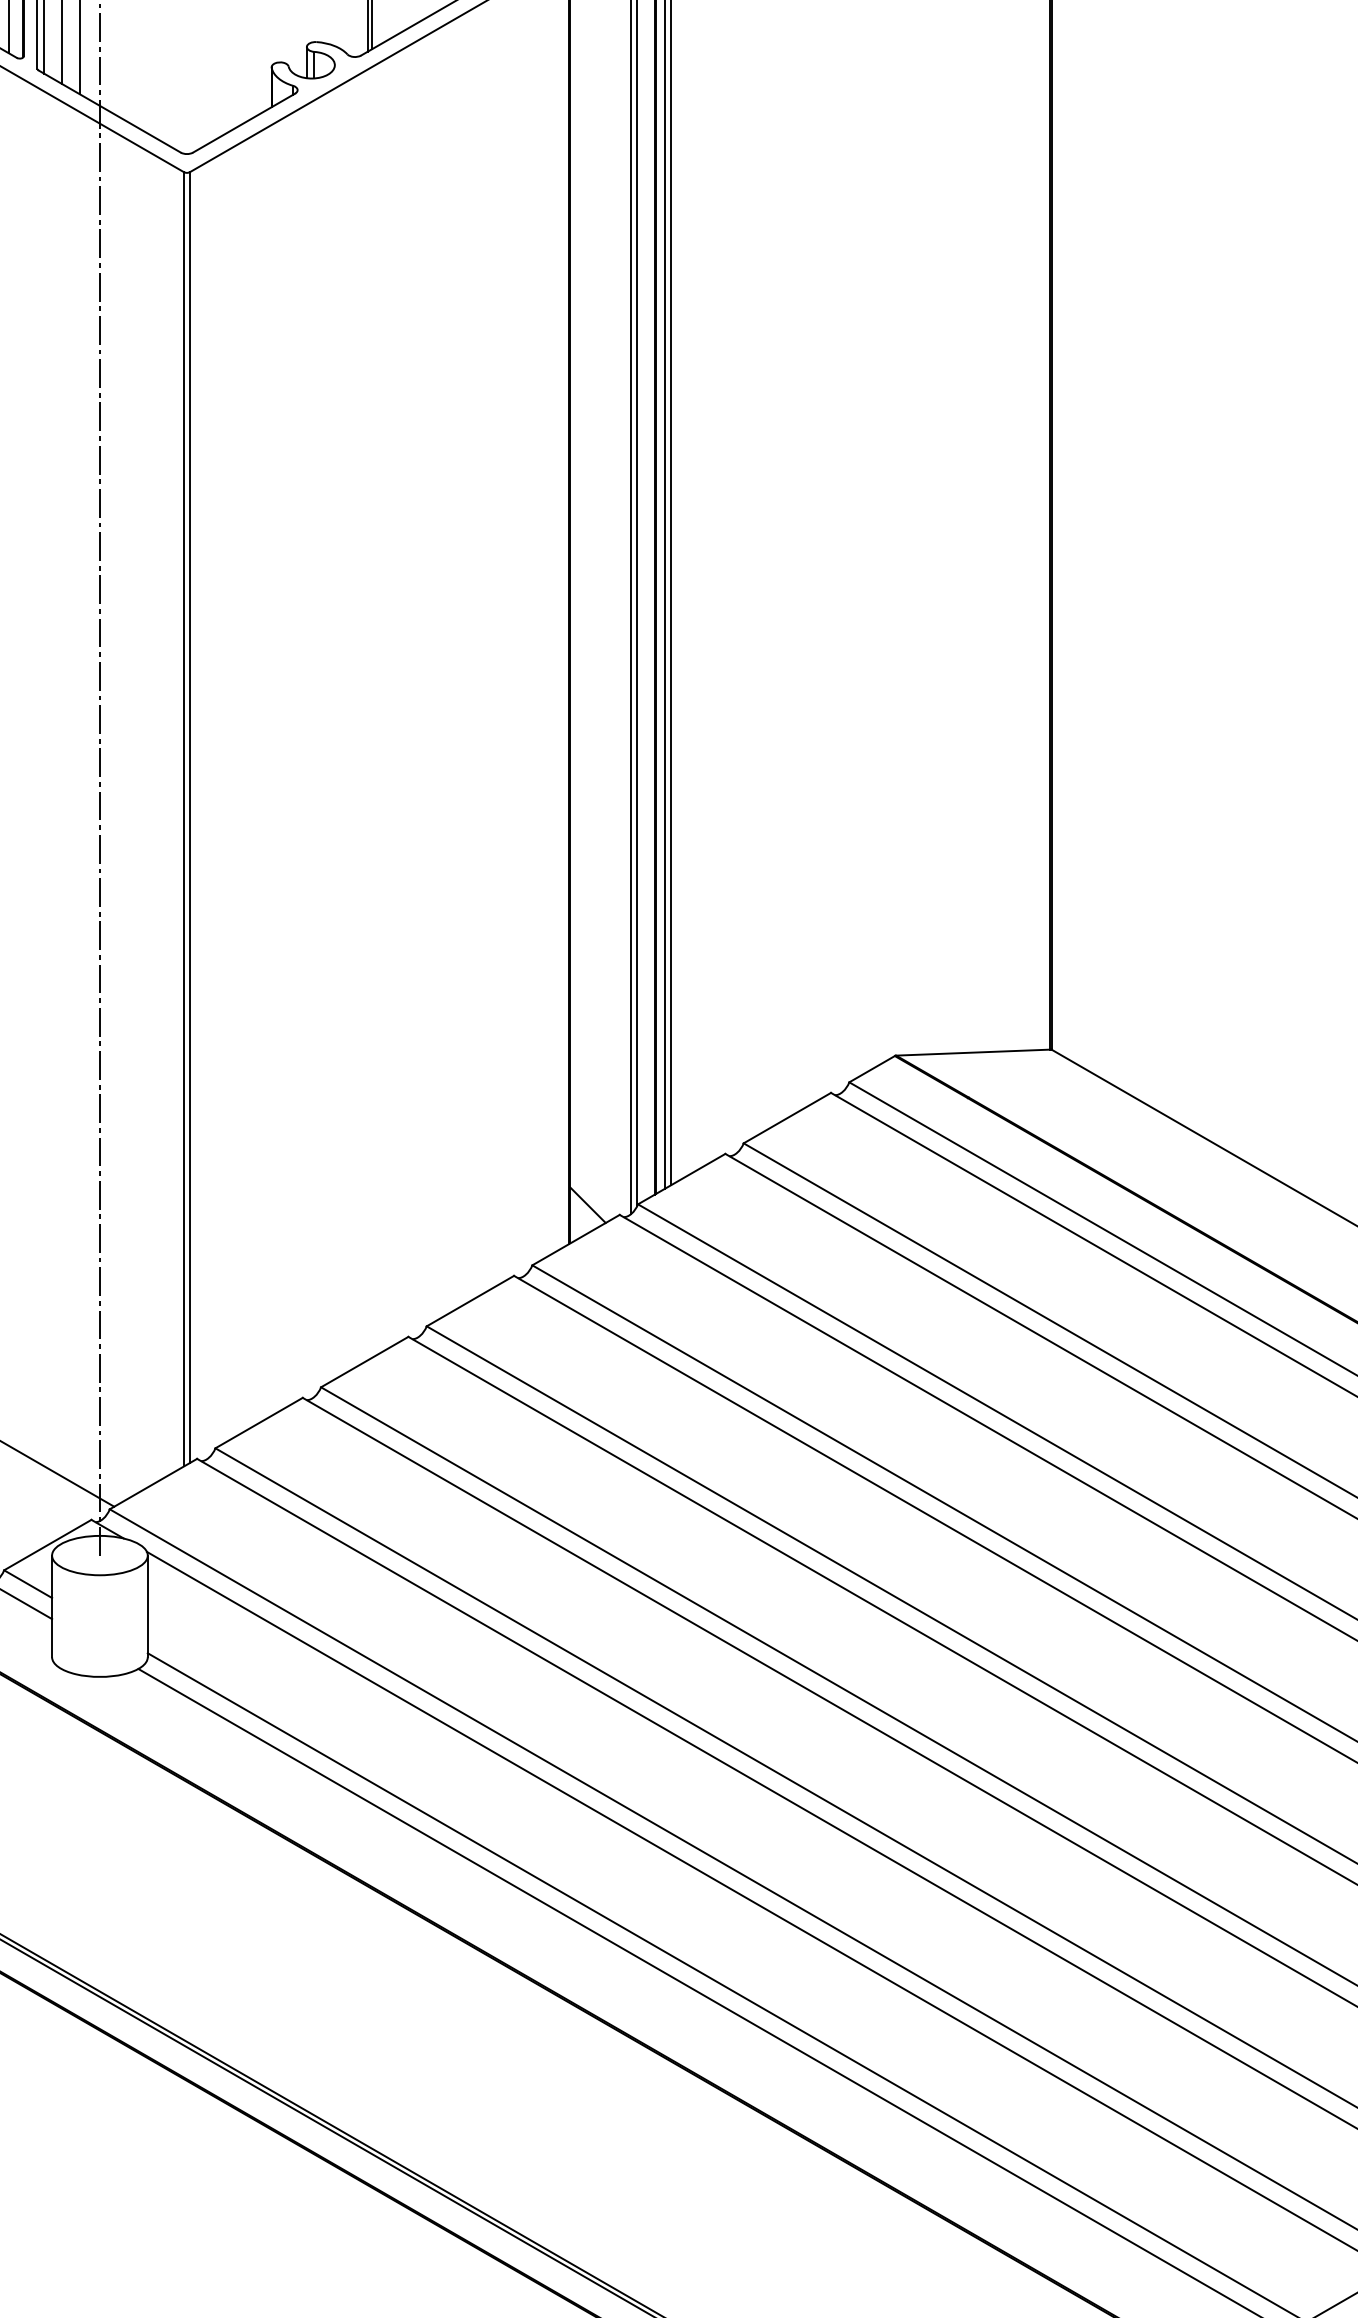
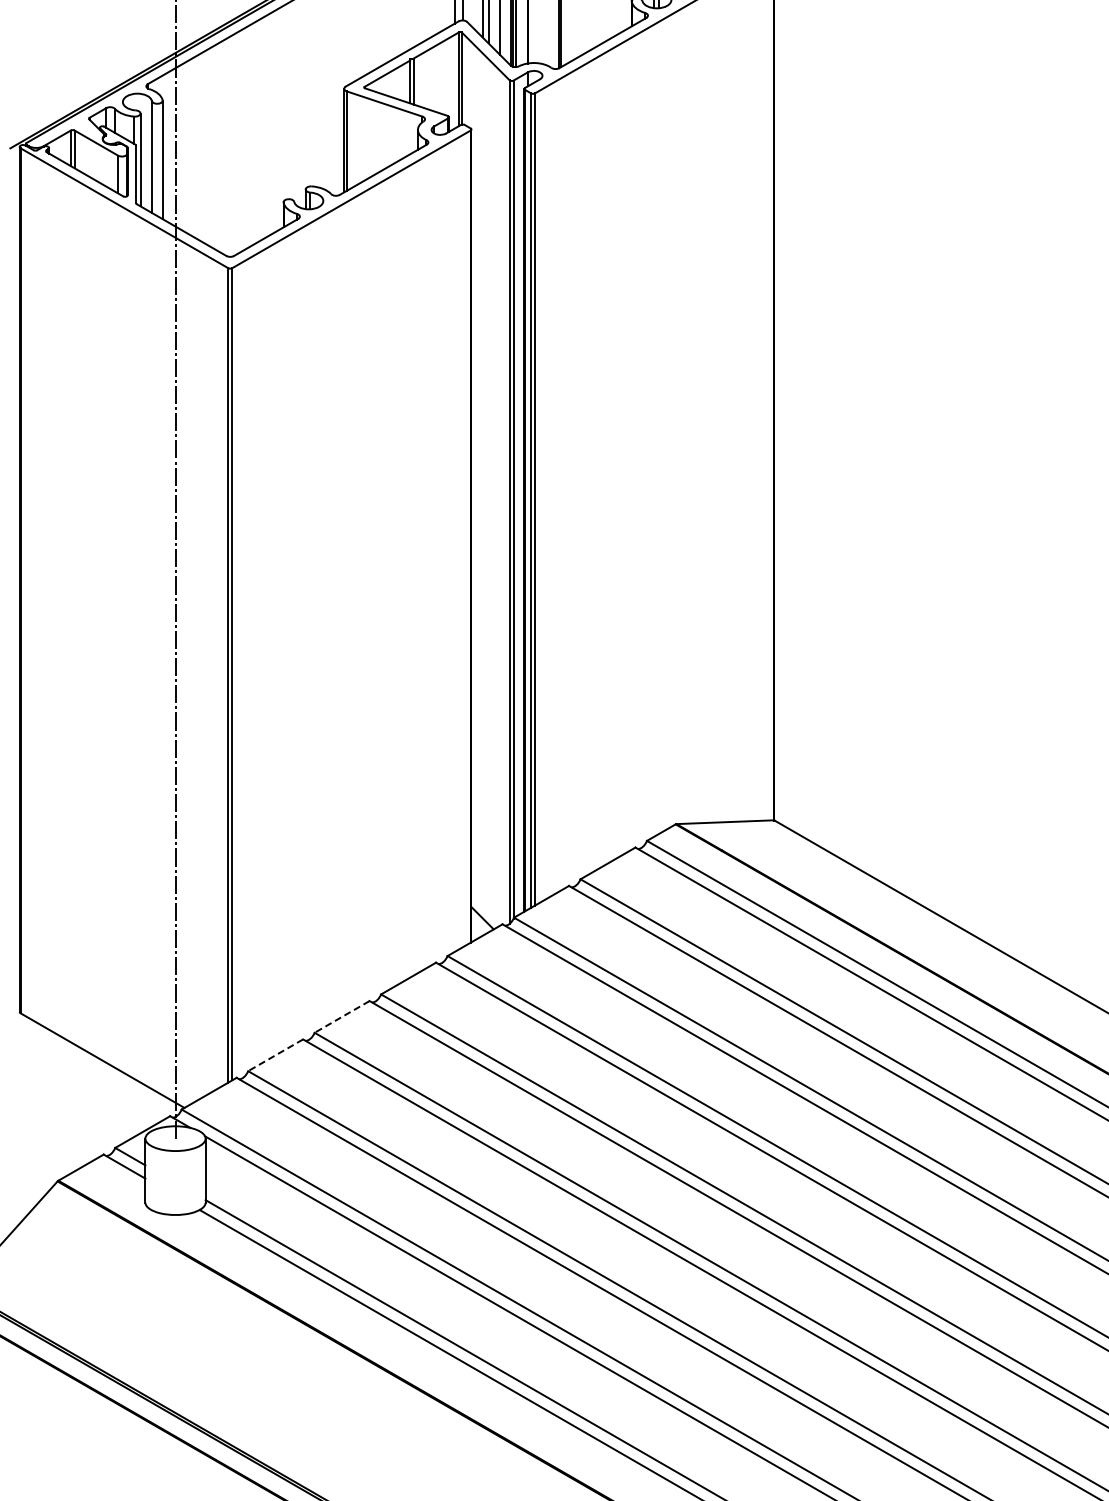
line: (365, 1361) -> (342, 1016), solid -> dashed
line: (258, 1423) -> (275, 1055), solid -> dashed

